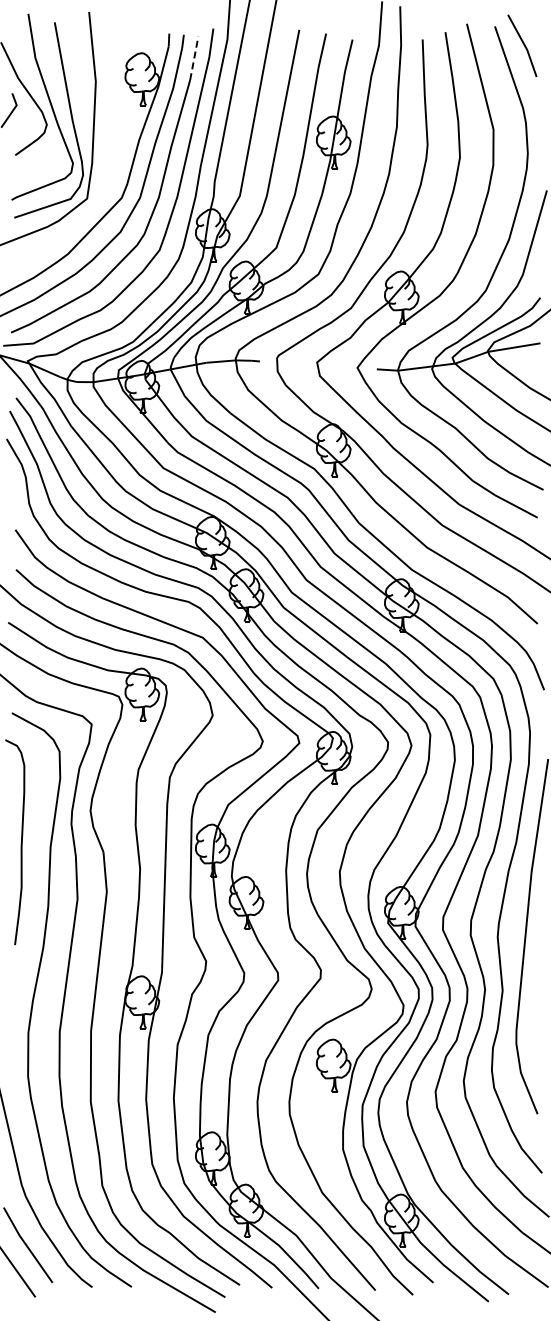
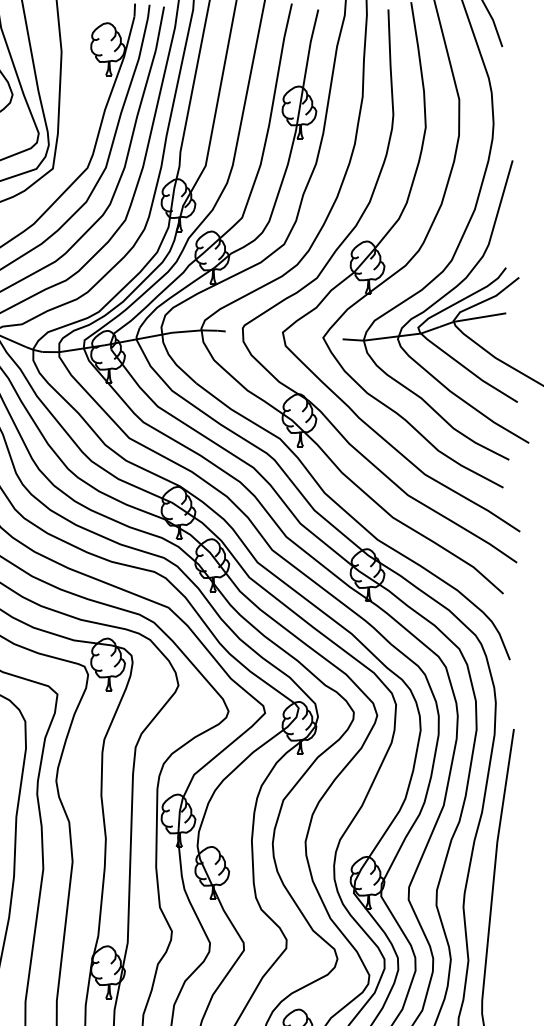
line: (194, 57) -> (160, 27), dashed -> solid

